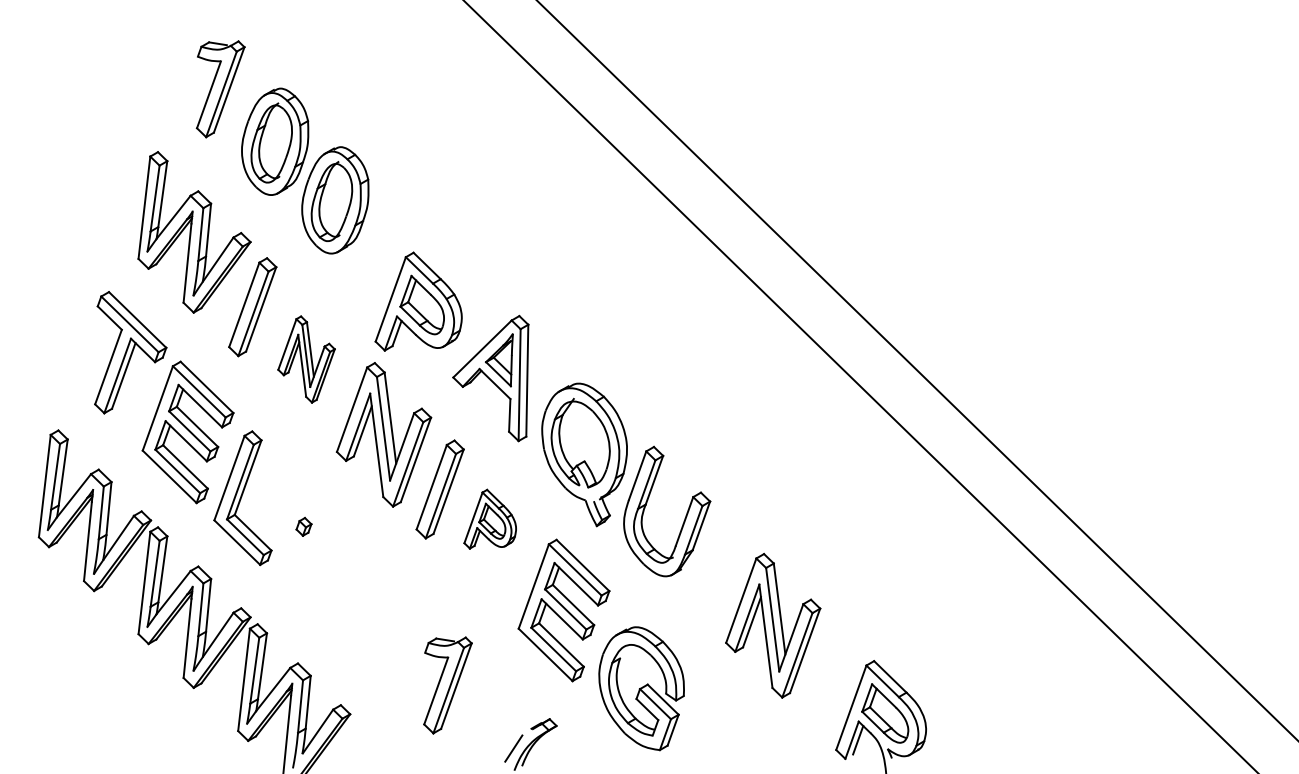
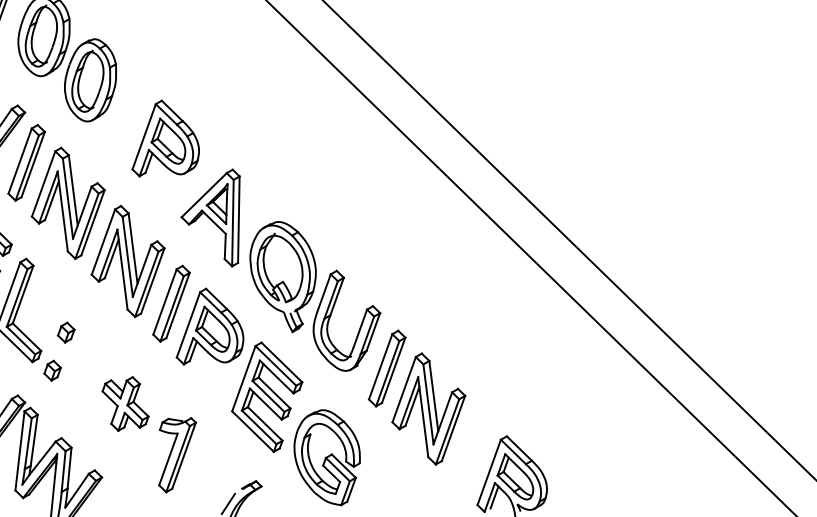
part: (418, 301) -> (165, 138), moved
part: (306, 359) -> (68, 203), size x1.67
part: (490, 519) -> (210, 326), size x1.67
part: (303, 526) -> (65, 332), size x1.43
part: (718, 573) -> (386, 368), added
part: (286, 576) -> (52, 370), added
part: (380, 618) -> (125, 403), added

